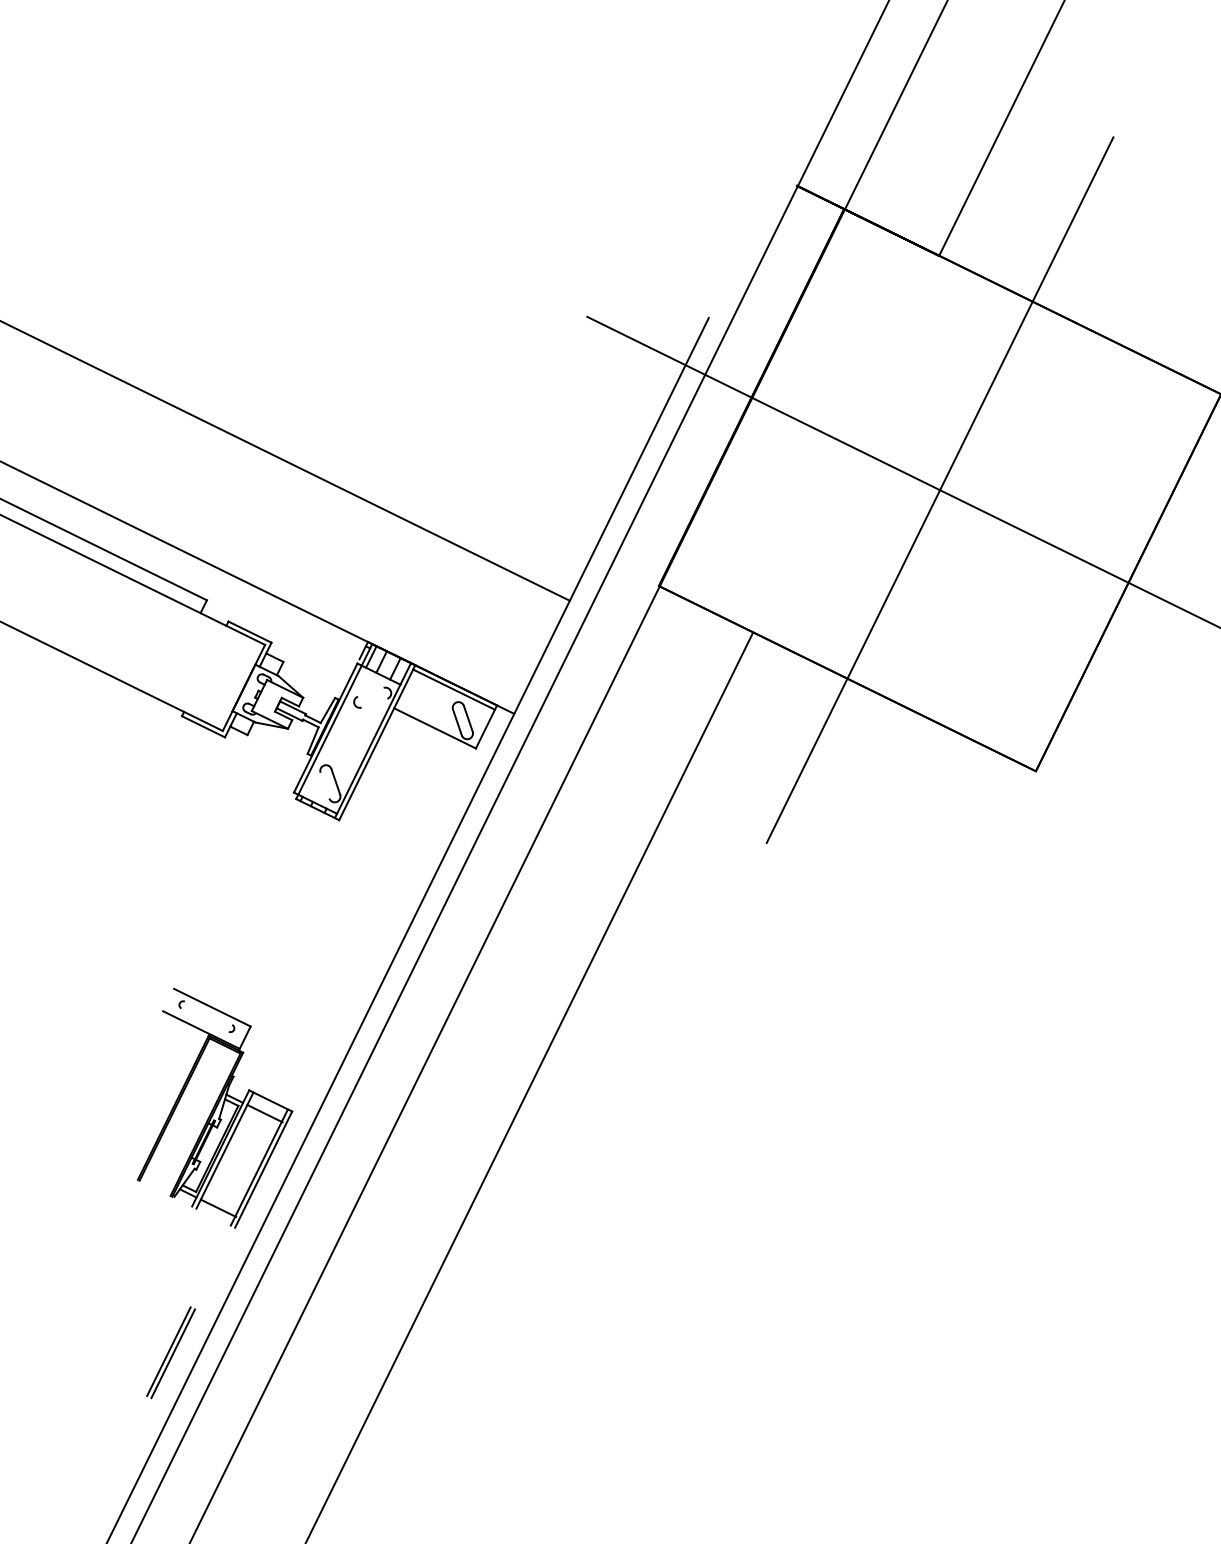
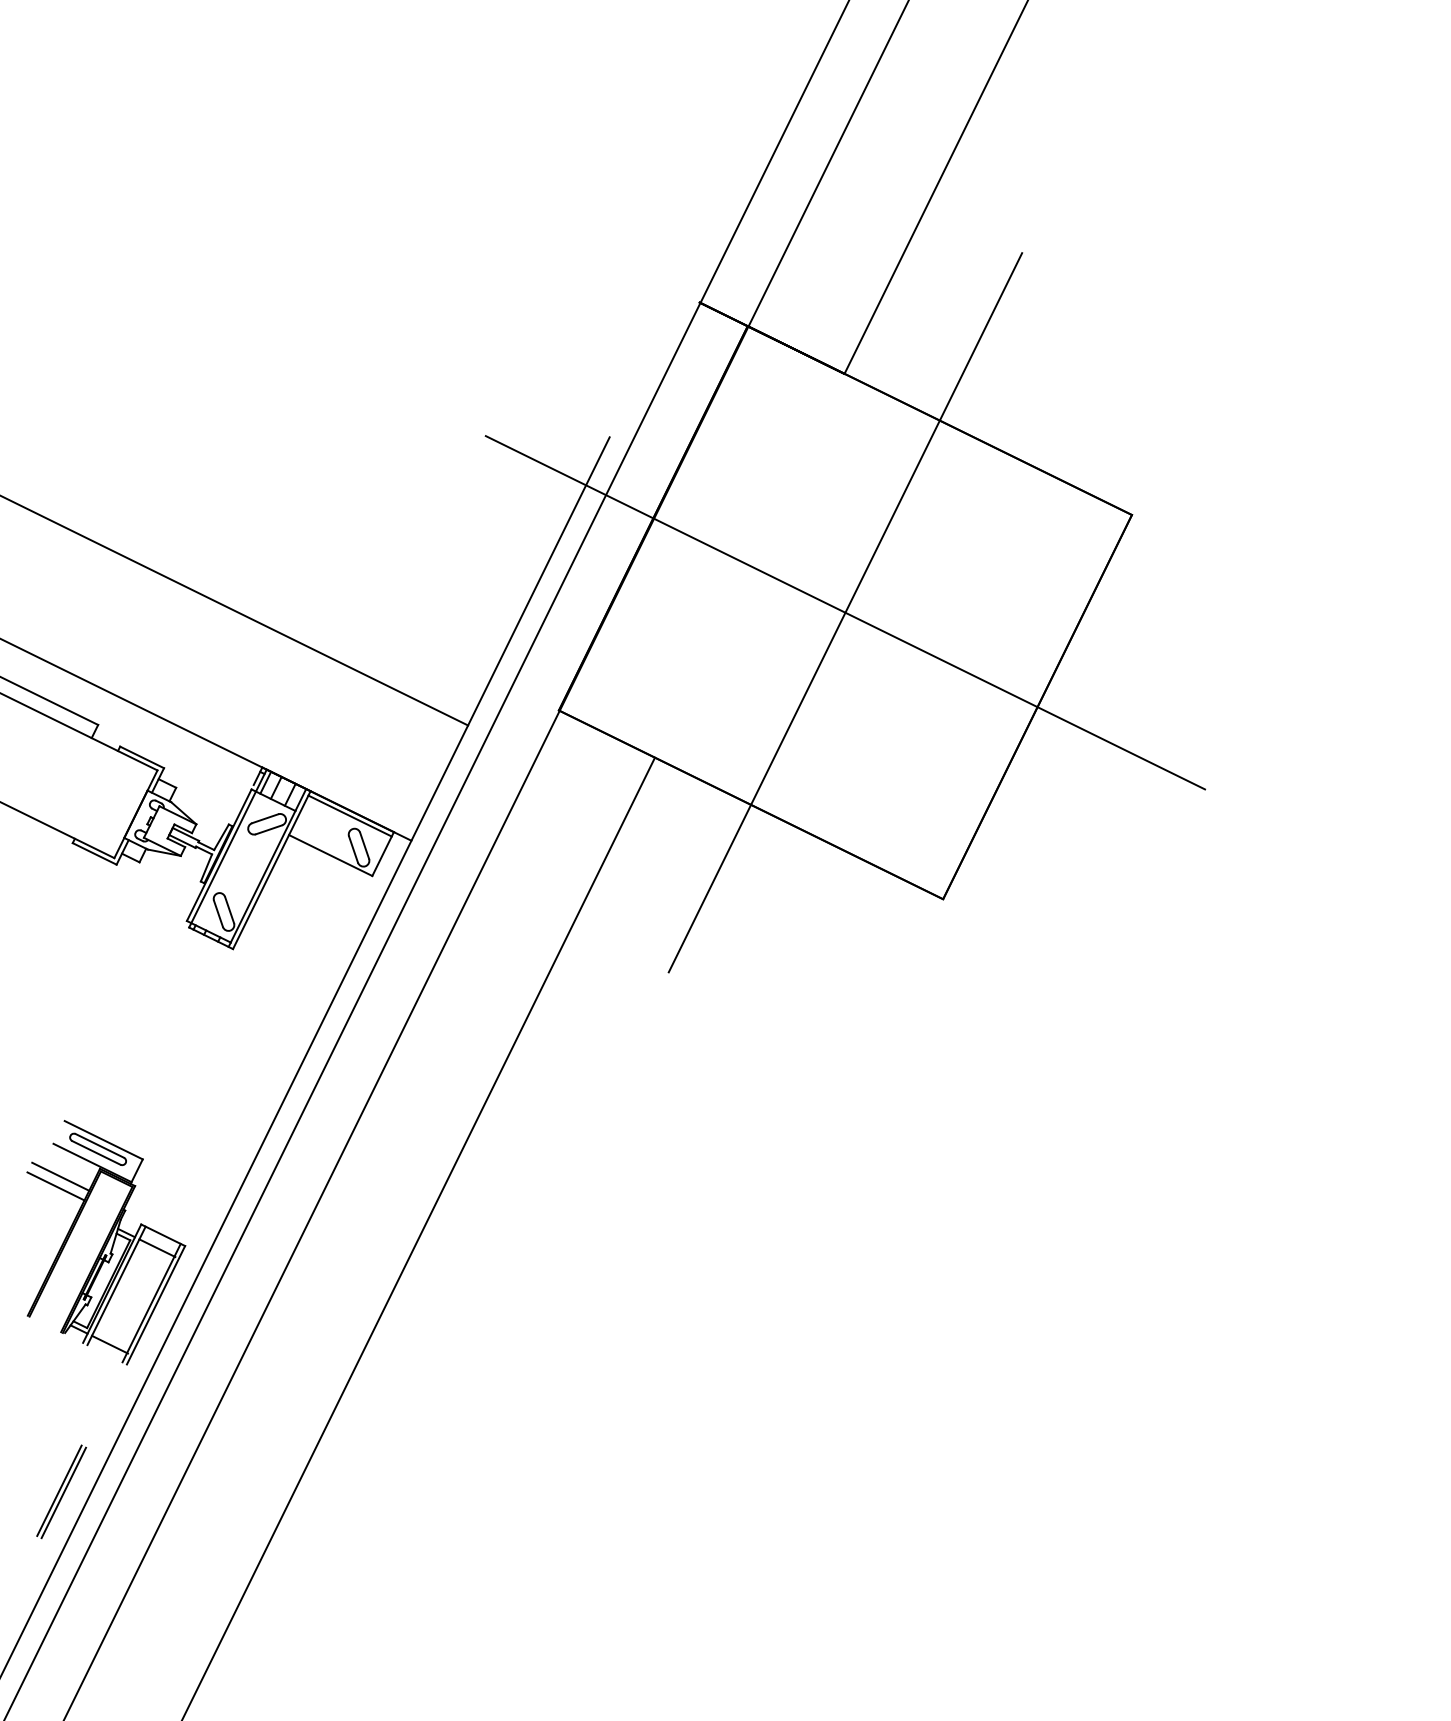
line: (371, 692) -> (265, 818), added
line: (374, 702) -> (268, 829), added
line: (324, 785) -> (218, 913), added
line: (208, 1012) -> (99, 1145), added
line: (205, 1019) -> (96, 1152), added
line: (169, 1043) -> (60, 1176), added
line: (165, 1053) -> (55, 1186), added

